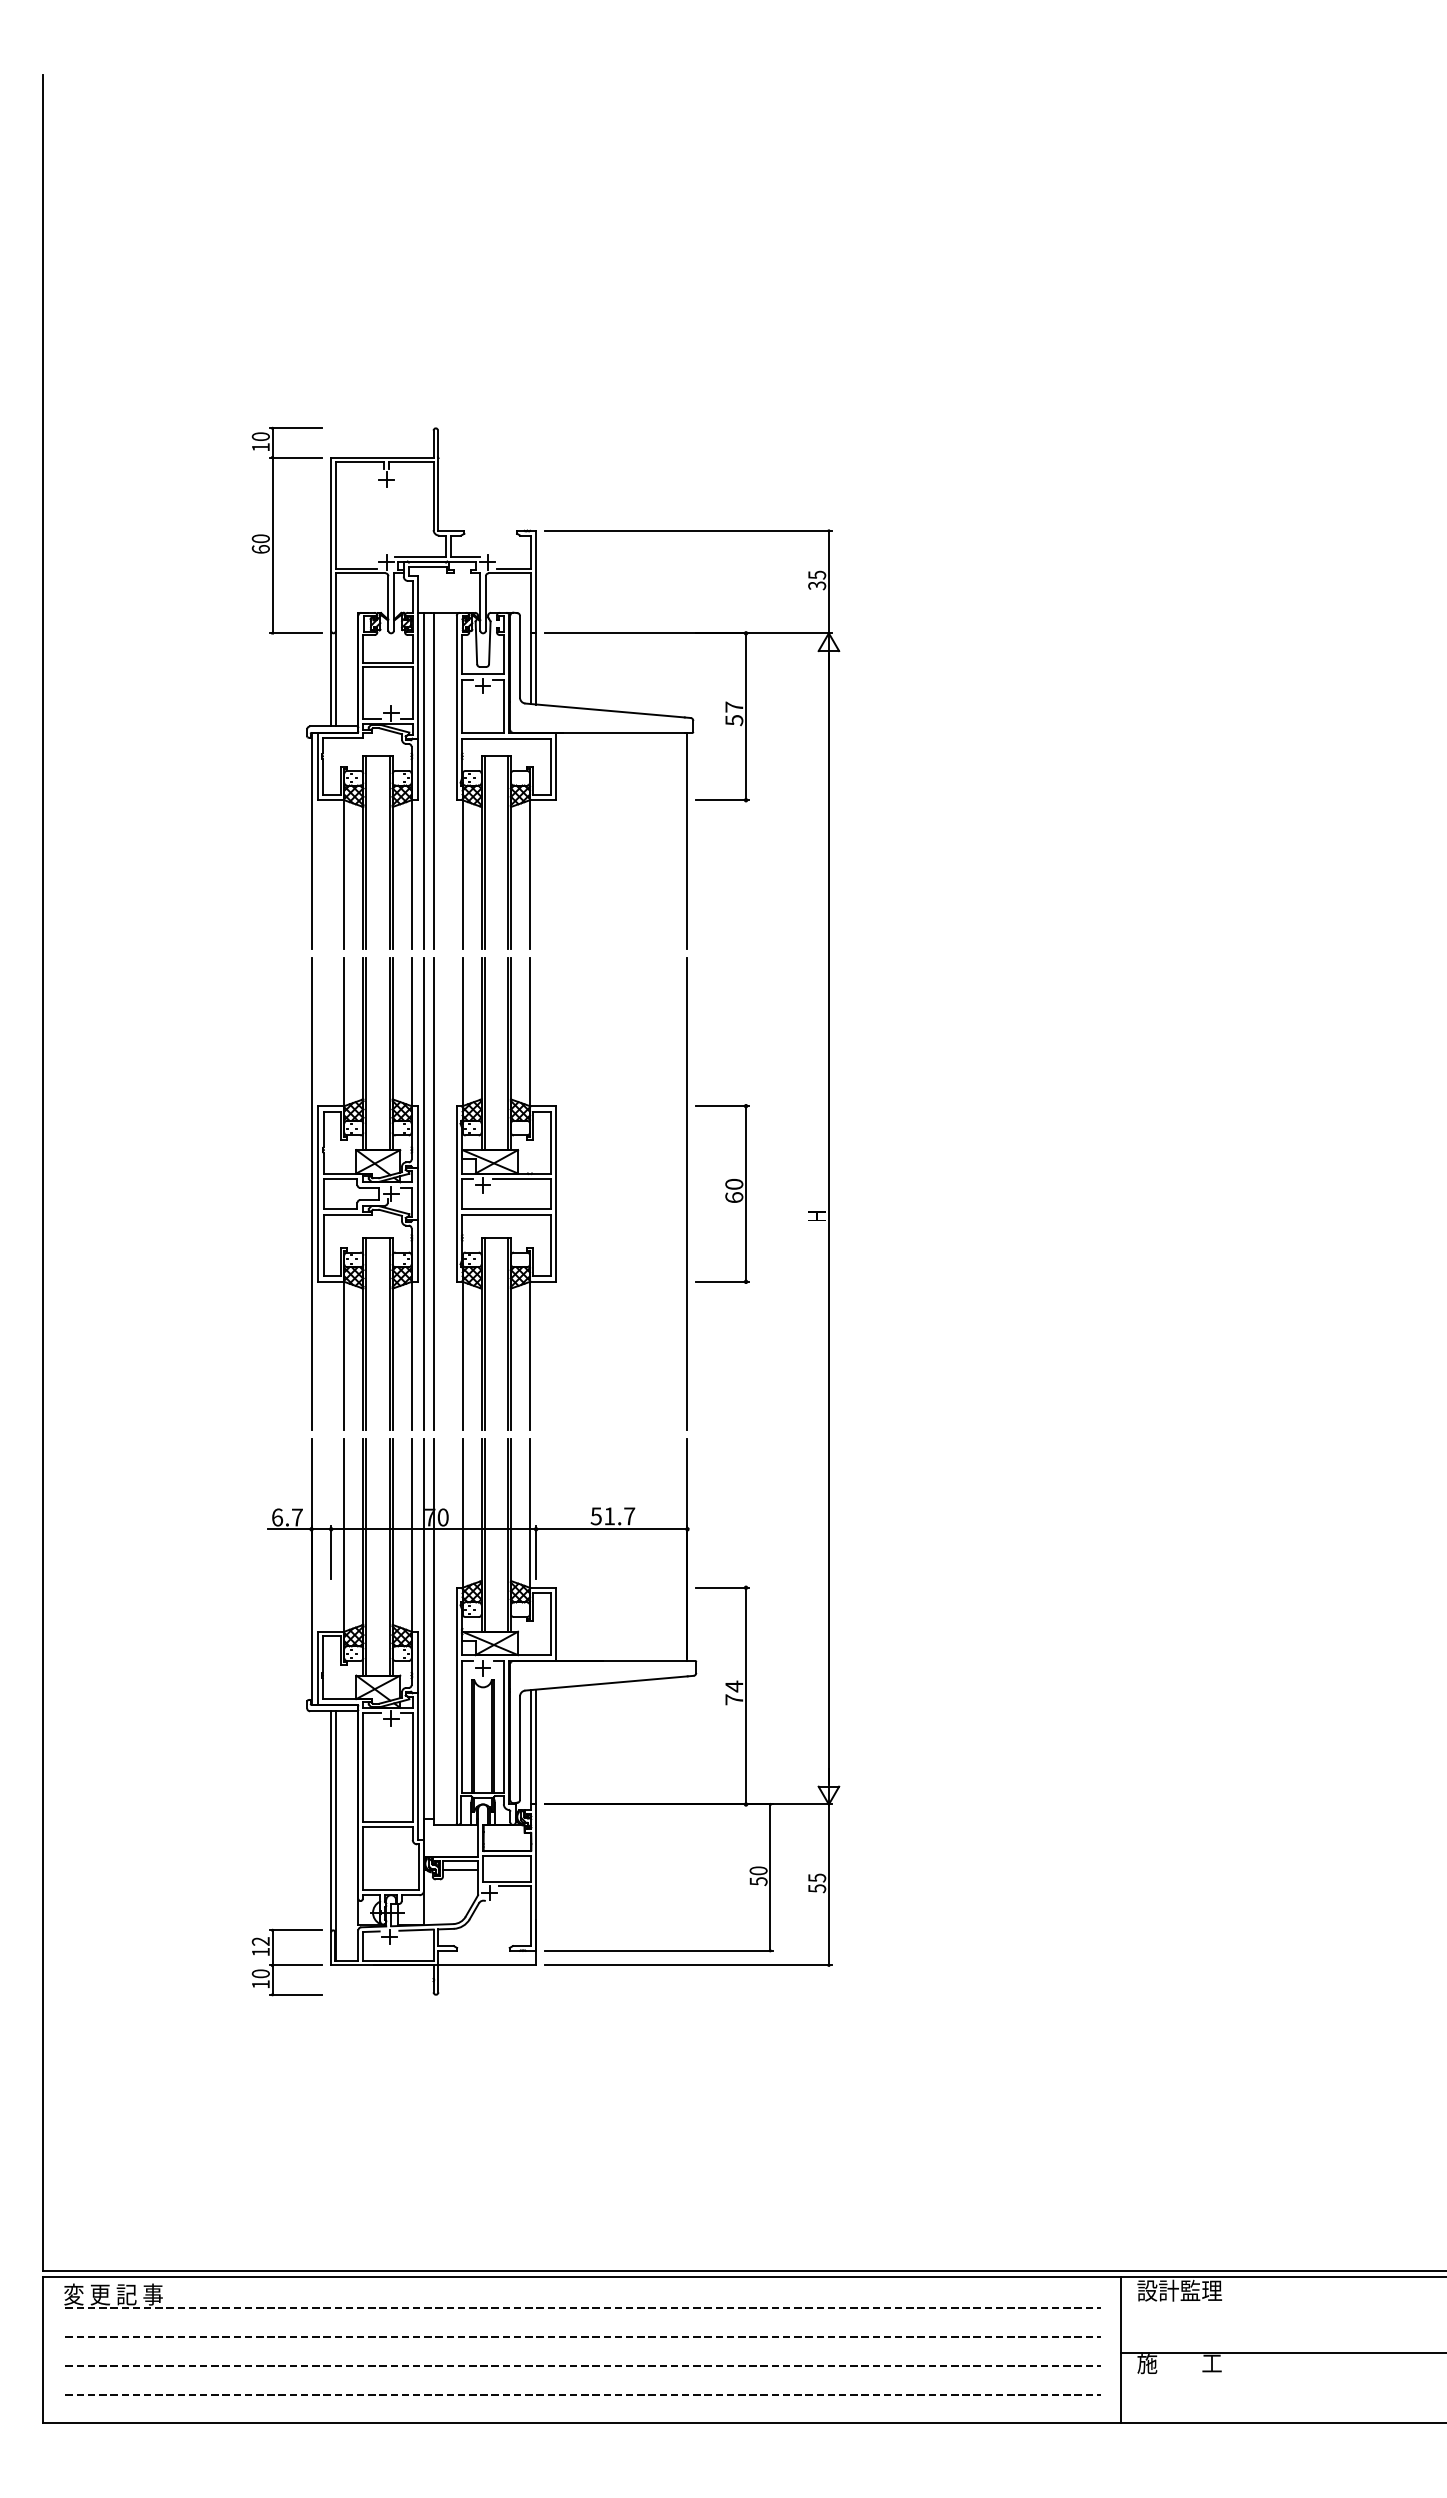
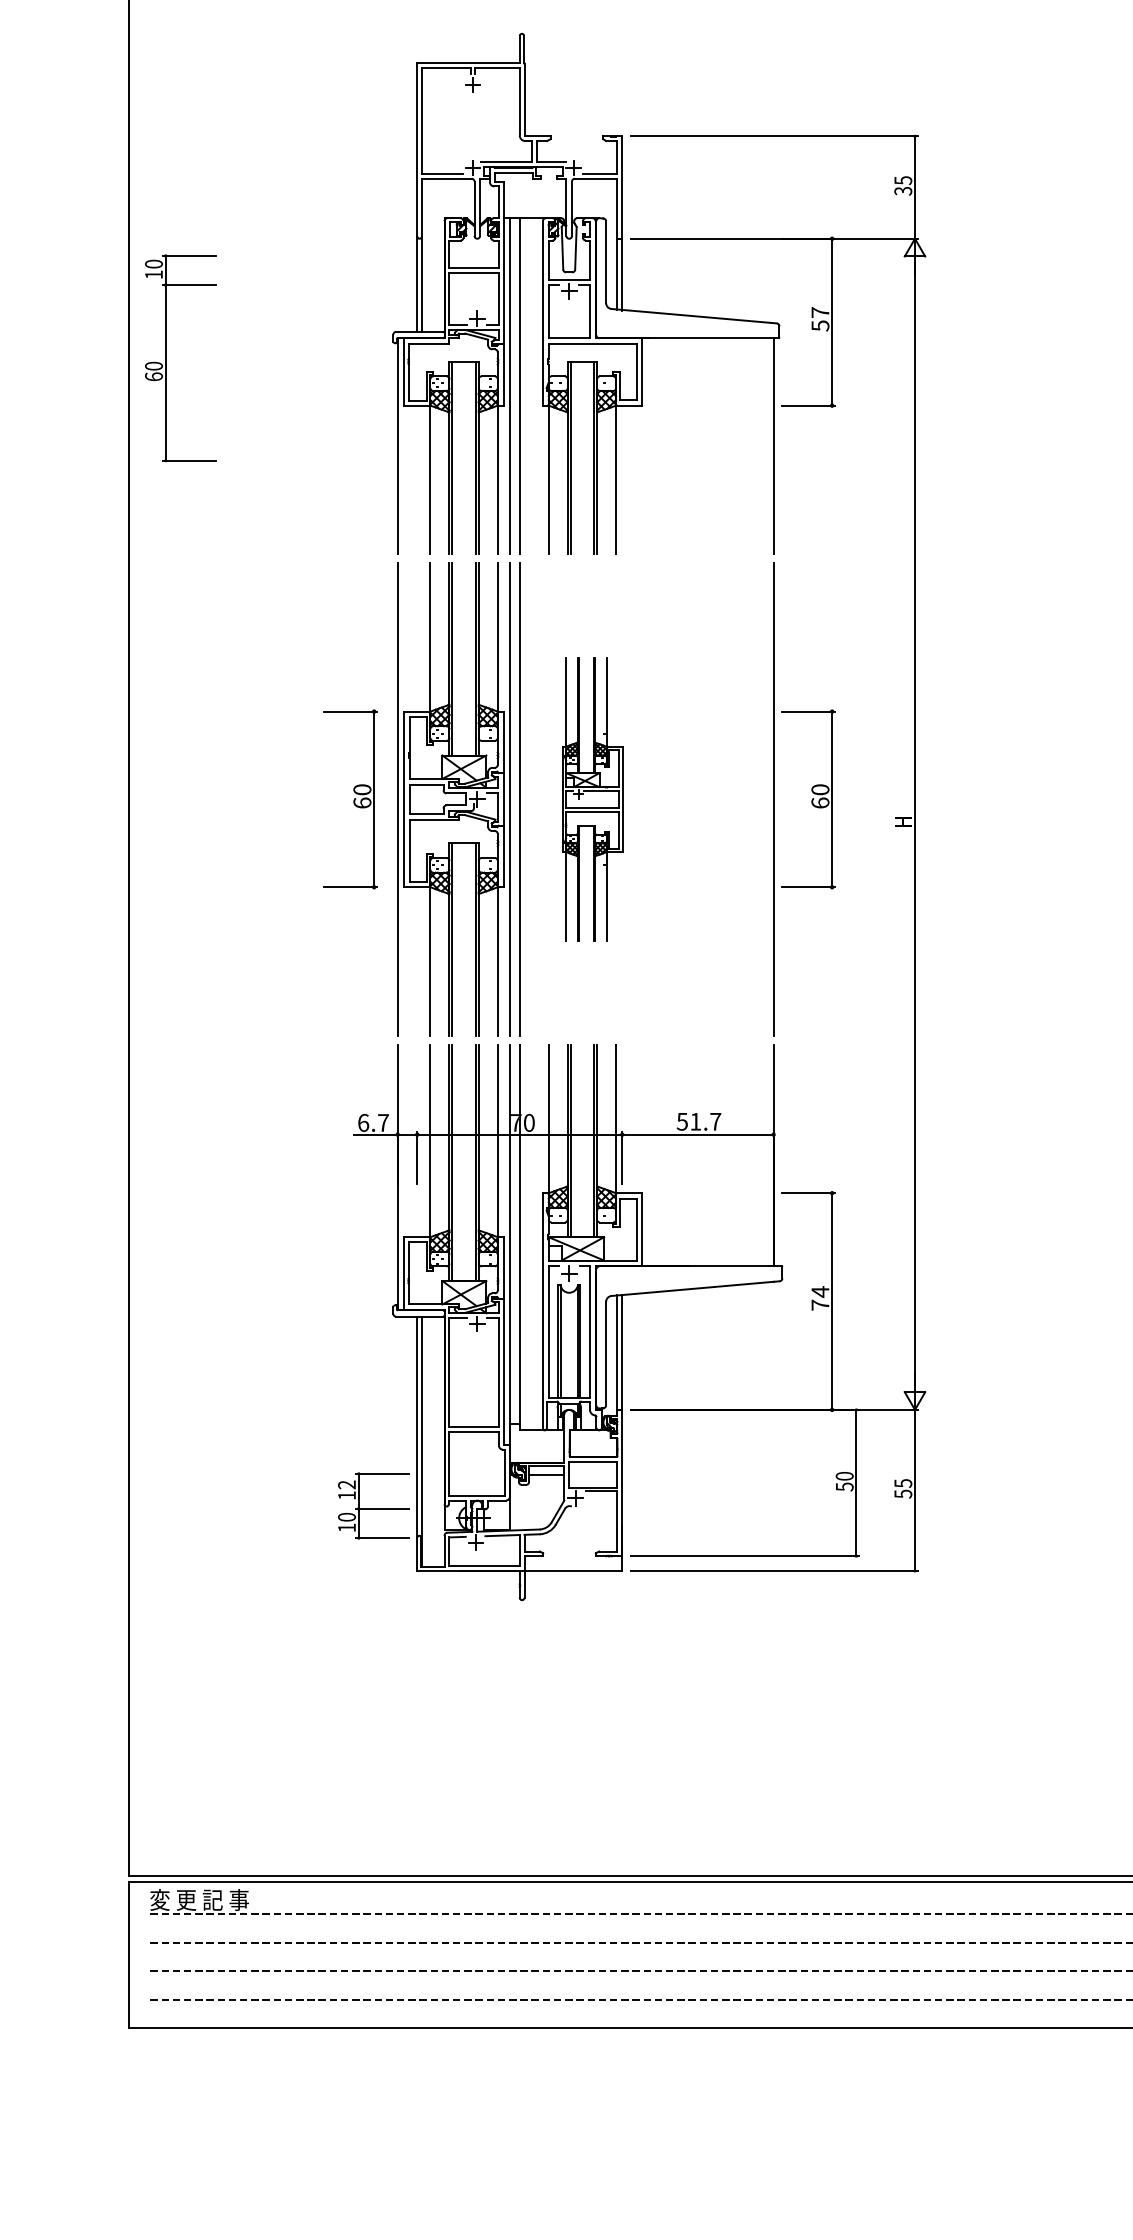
part: (273, 530) -> (166, 357), moved
part: (264, 1193) -> (350, 798), added
part: (506, 1193) -> (592, 798), size x0.6
part: (286, 1962) -> (372, 1505), moved

